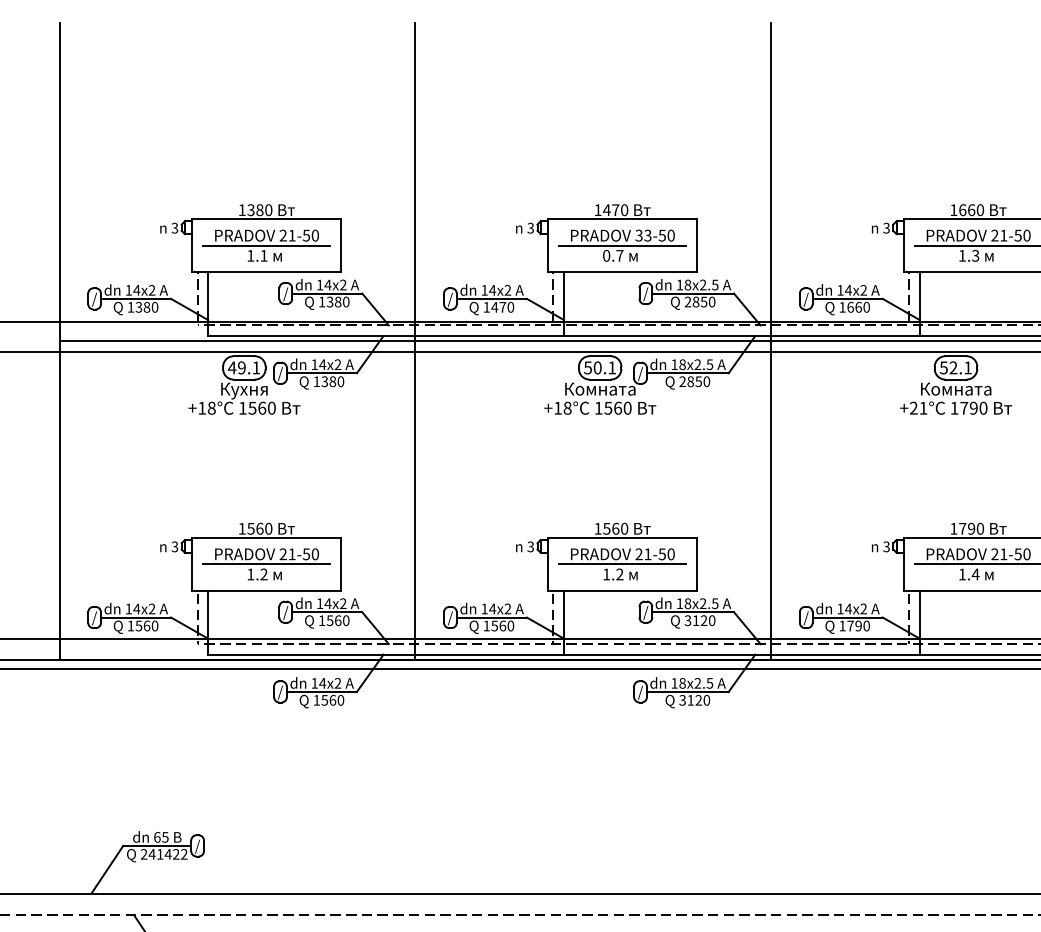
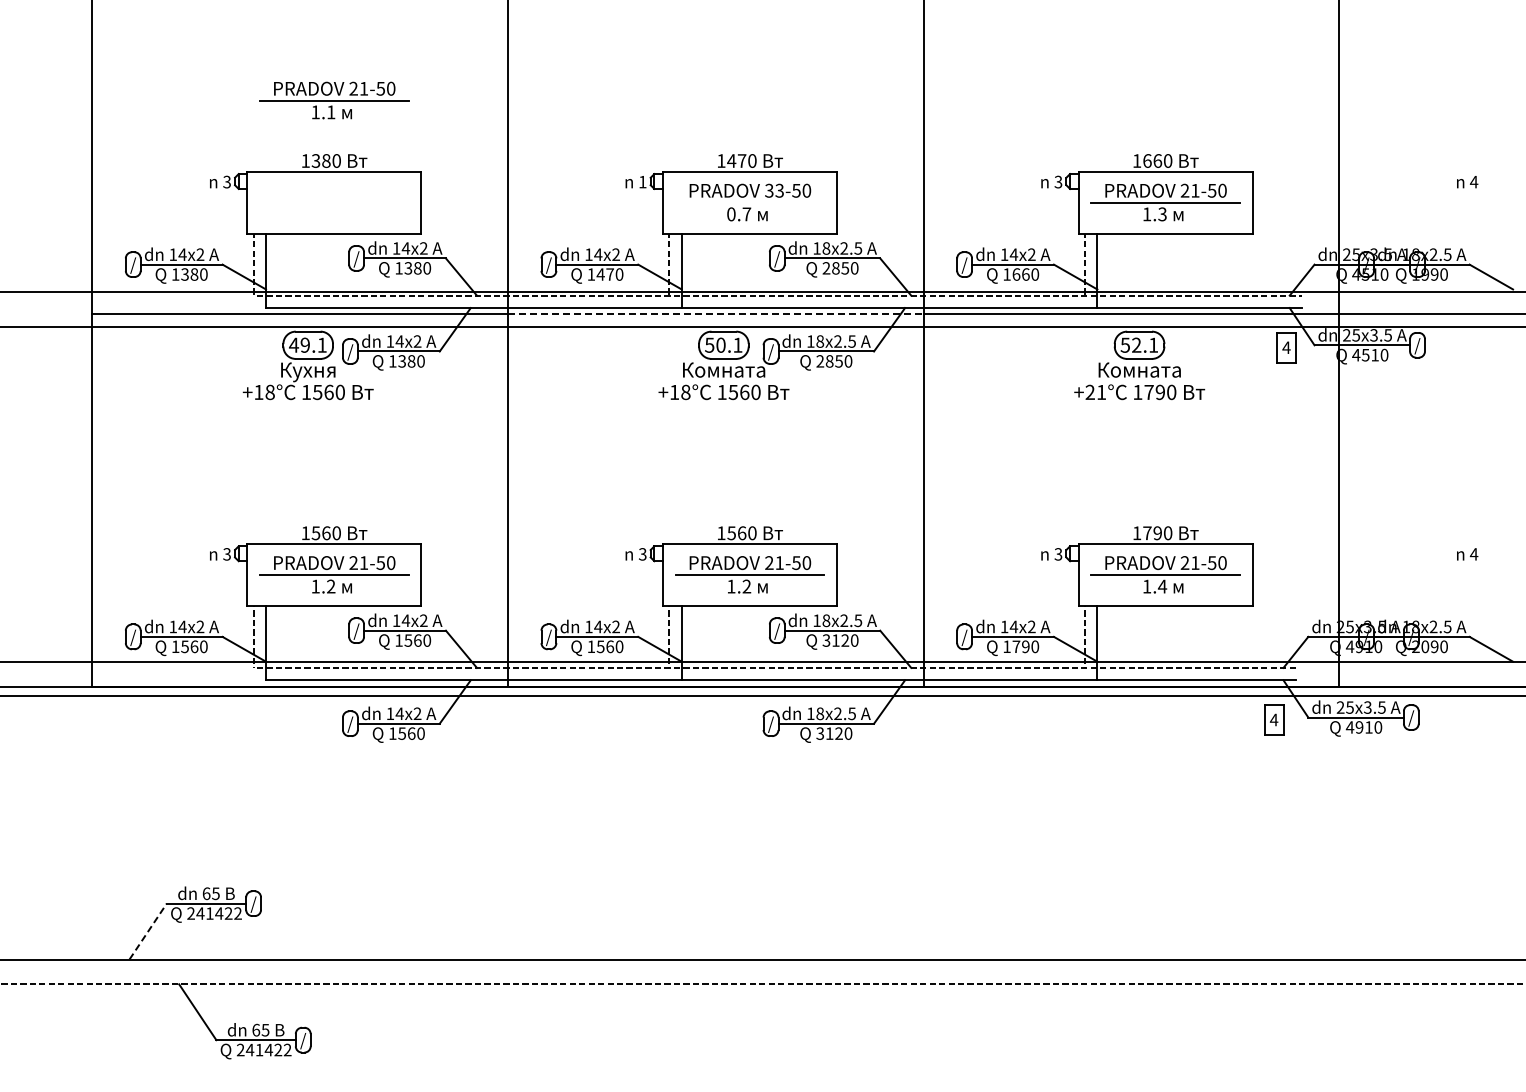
text: (530, 227) -> (642, 181), 3 -> 1
part: (266, 245) -> (334, 100), moved
line: (622, 245) -> (749, 202), removed
line: (593, 341) -> (715, 314), solid -> dashed
line: (107, 869) -> (148, 931), solid -> dashed

